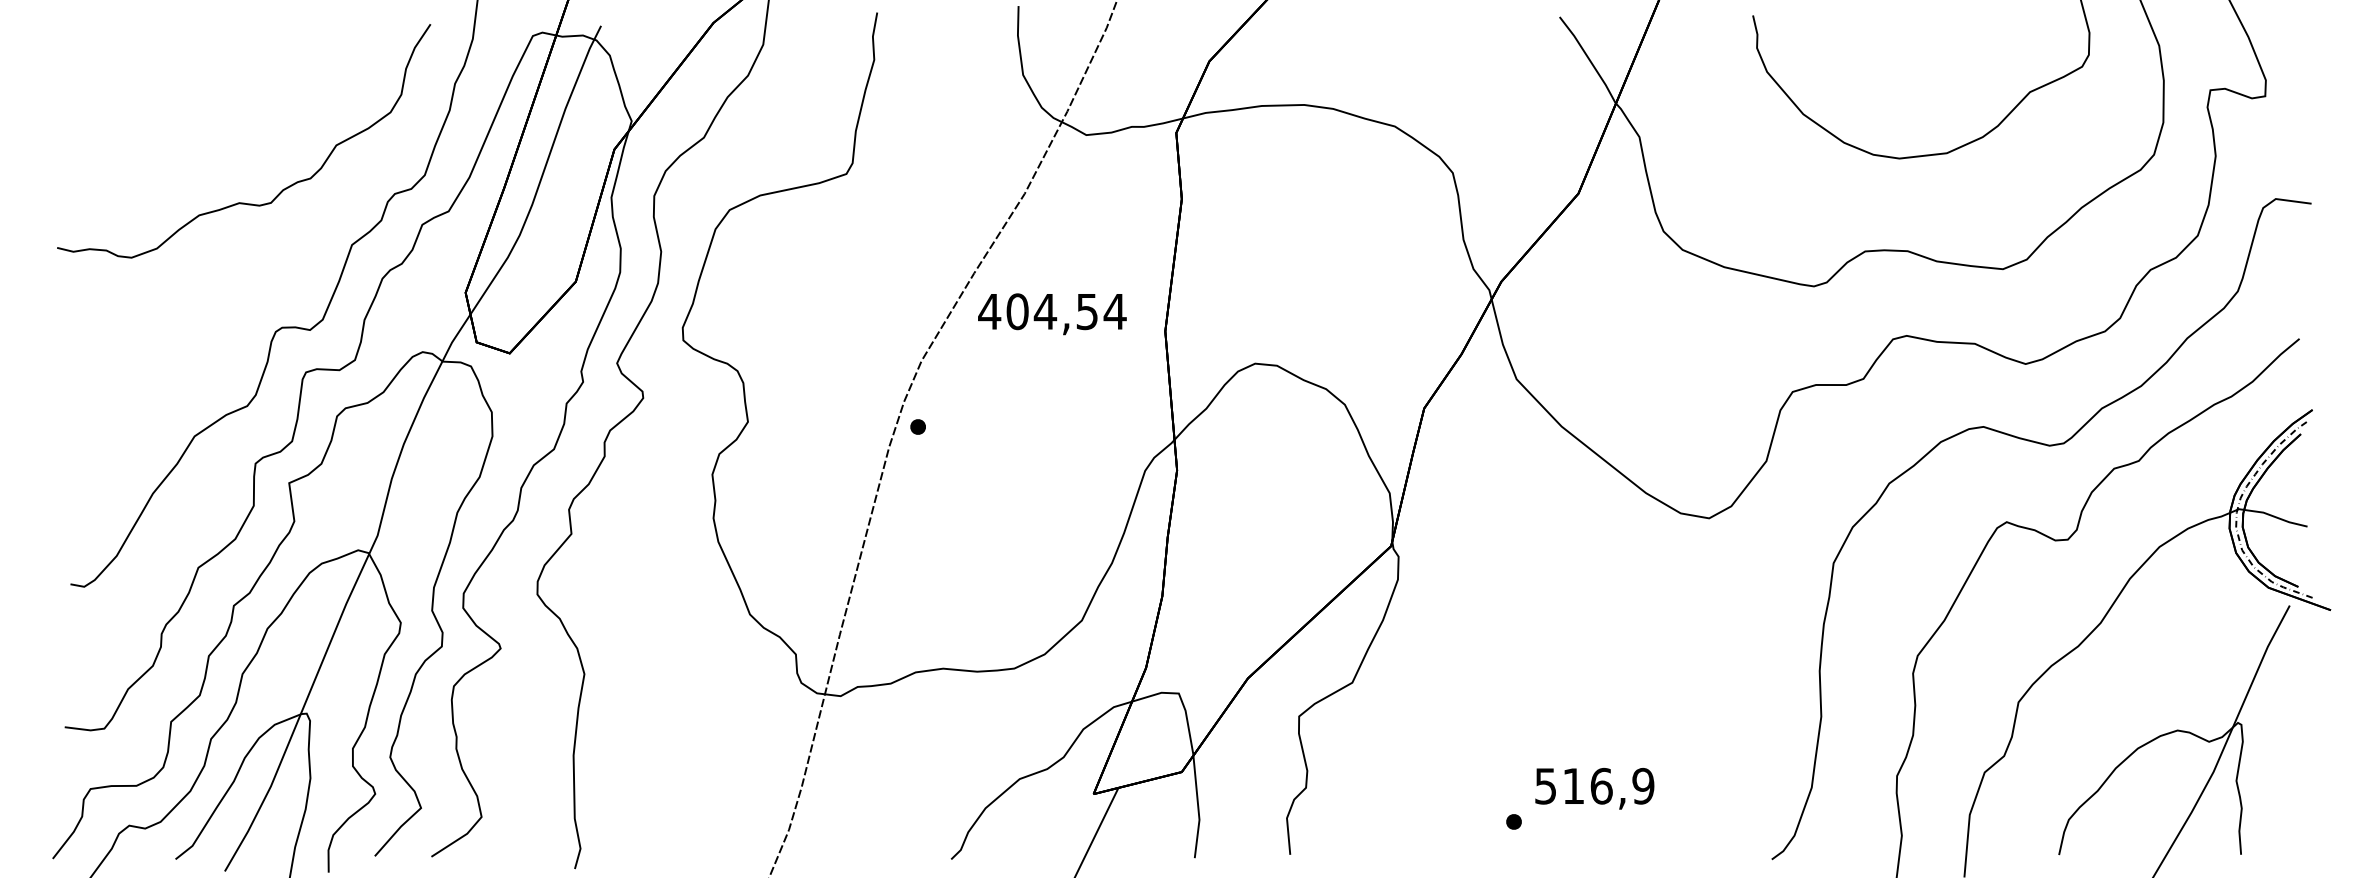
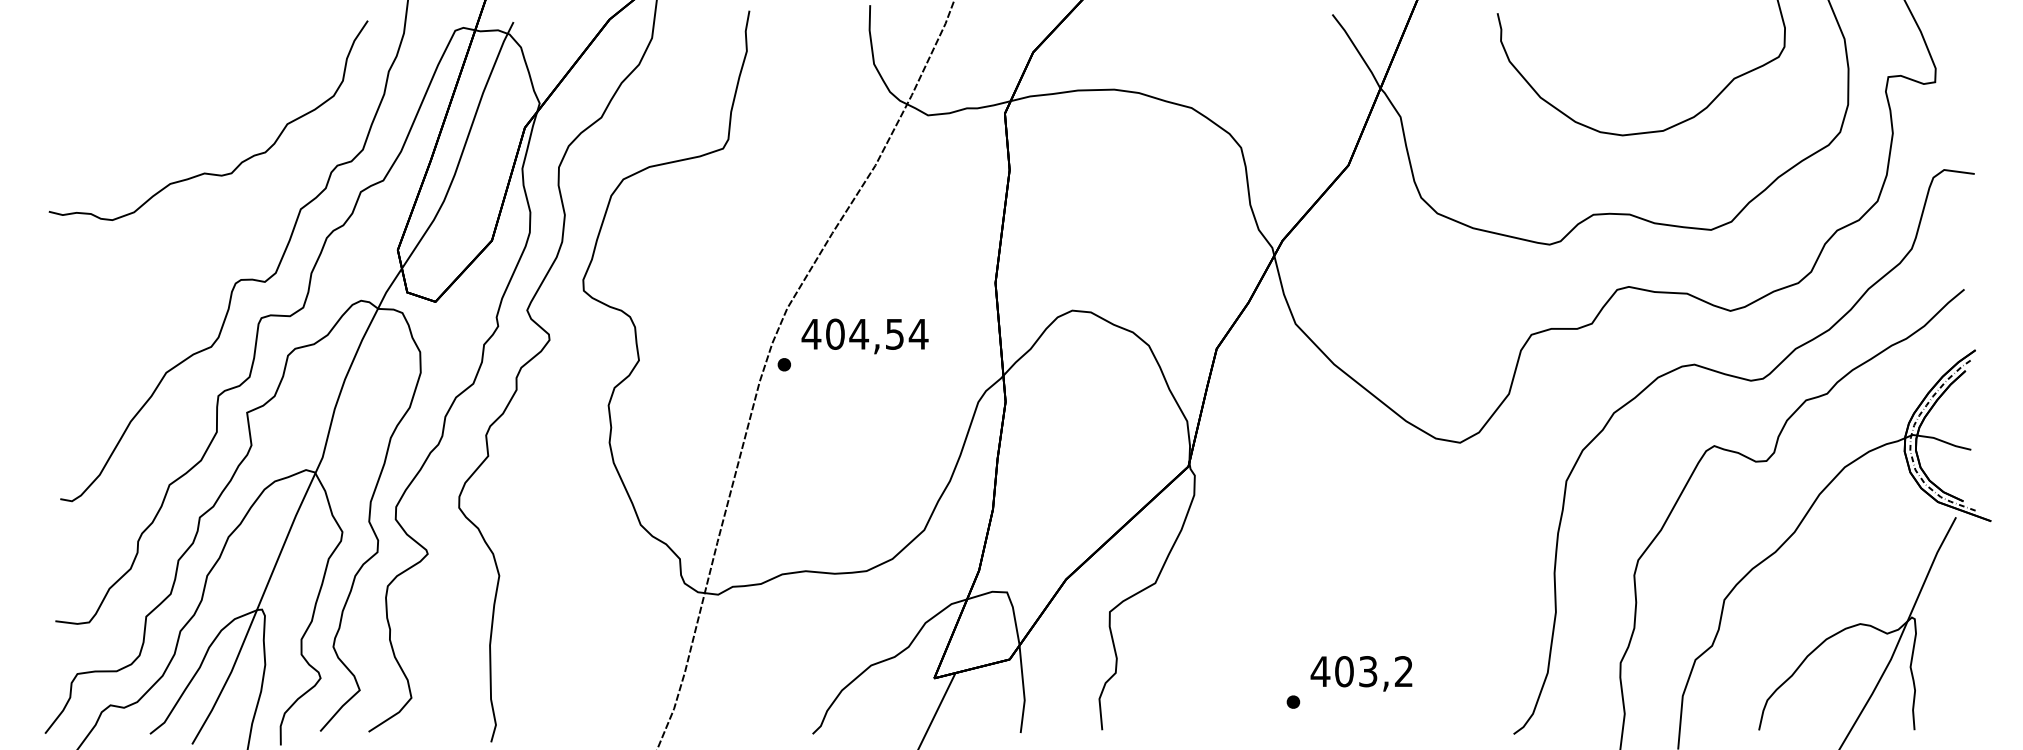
text: (1051, 314) -> (864, 336), moved
text: (1593, 786) -> (1361, 671), 516,9 -> 403,2

